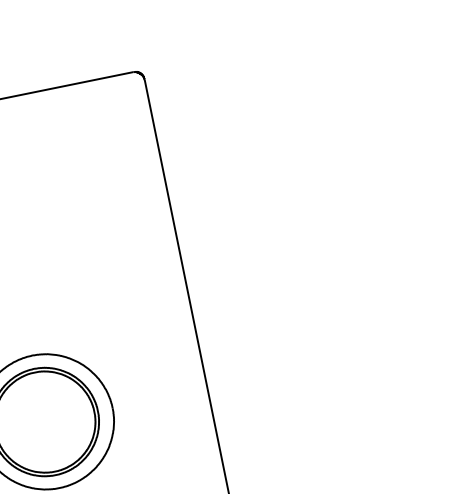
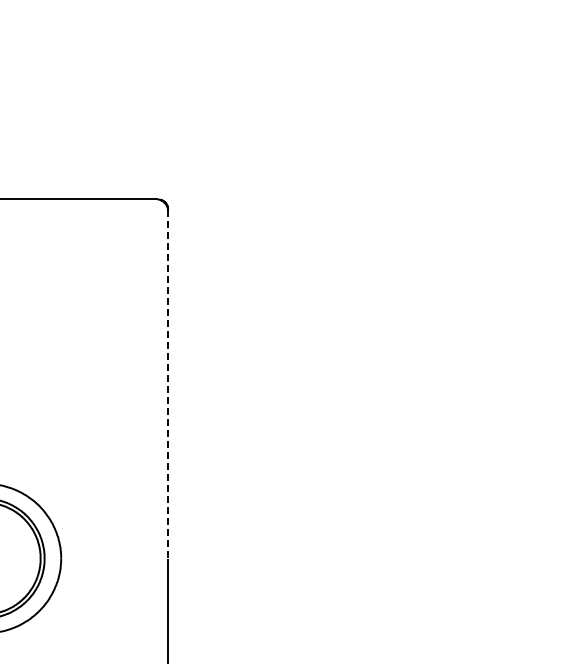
line: (176, 234) -> (168, 384), solid -> dashed

